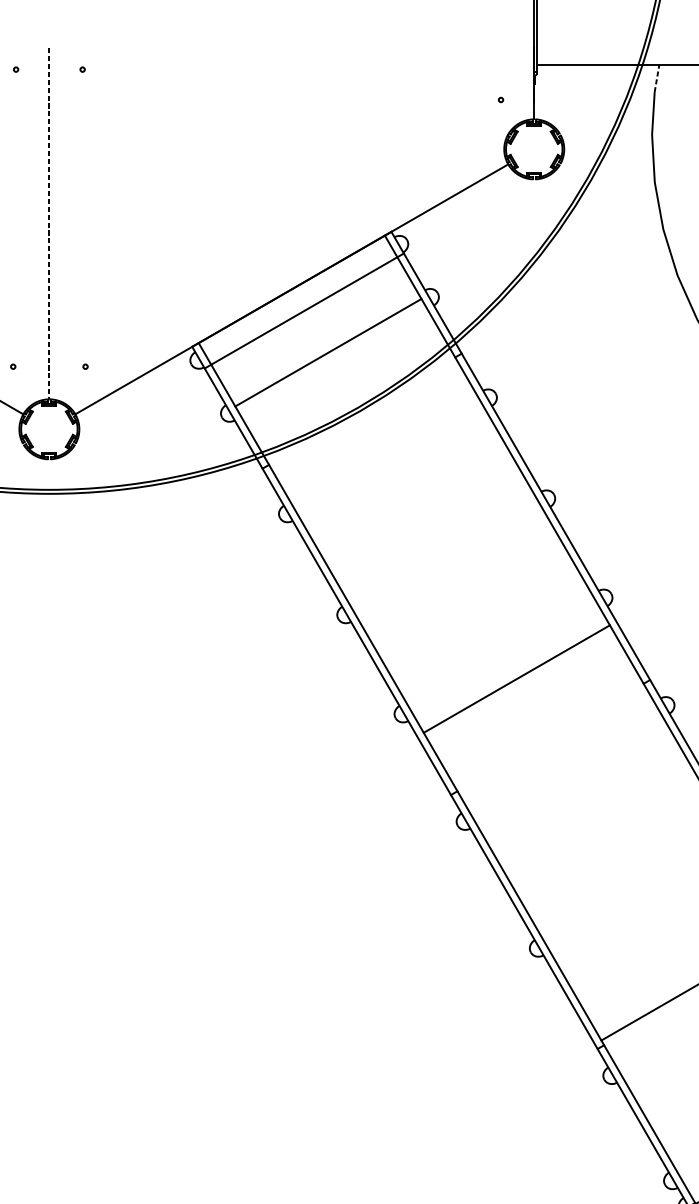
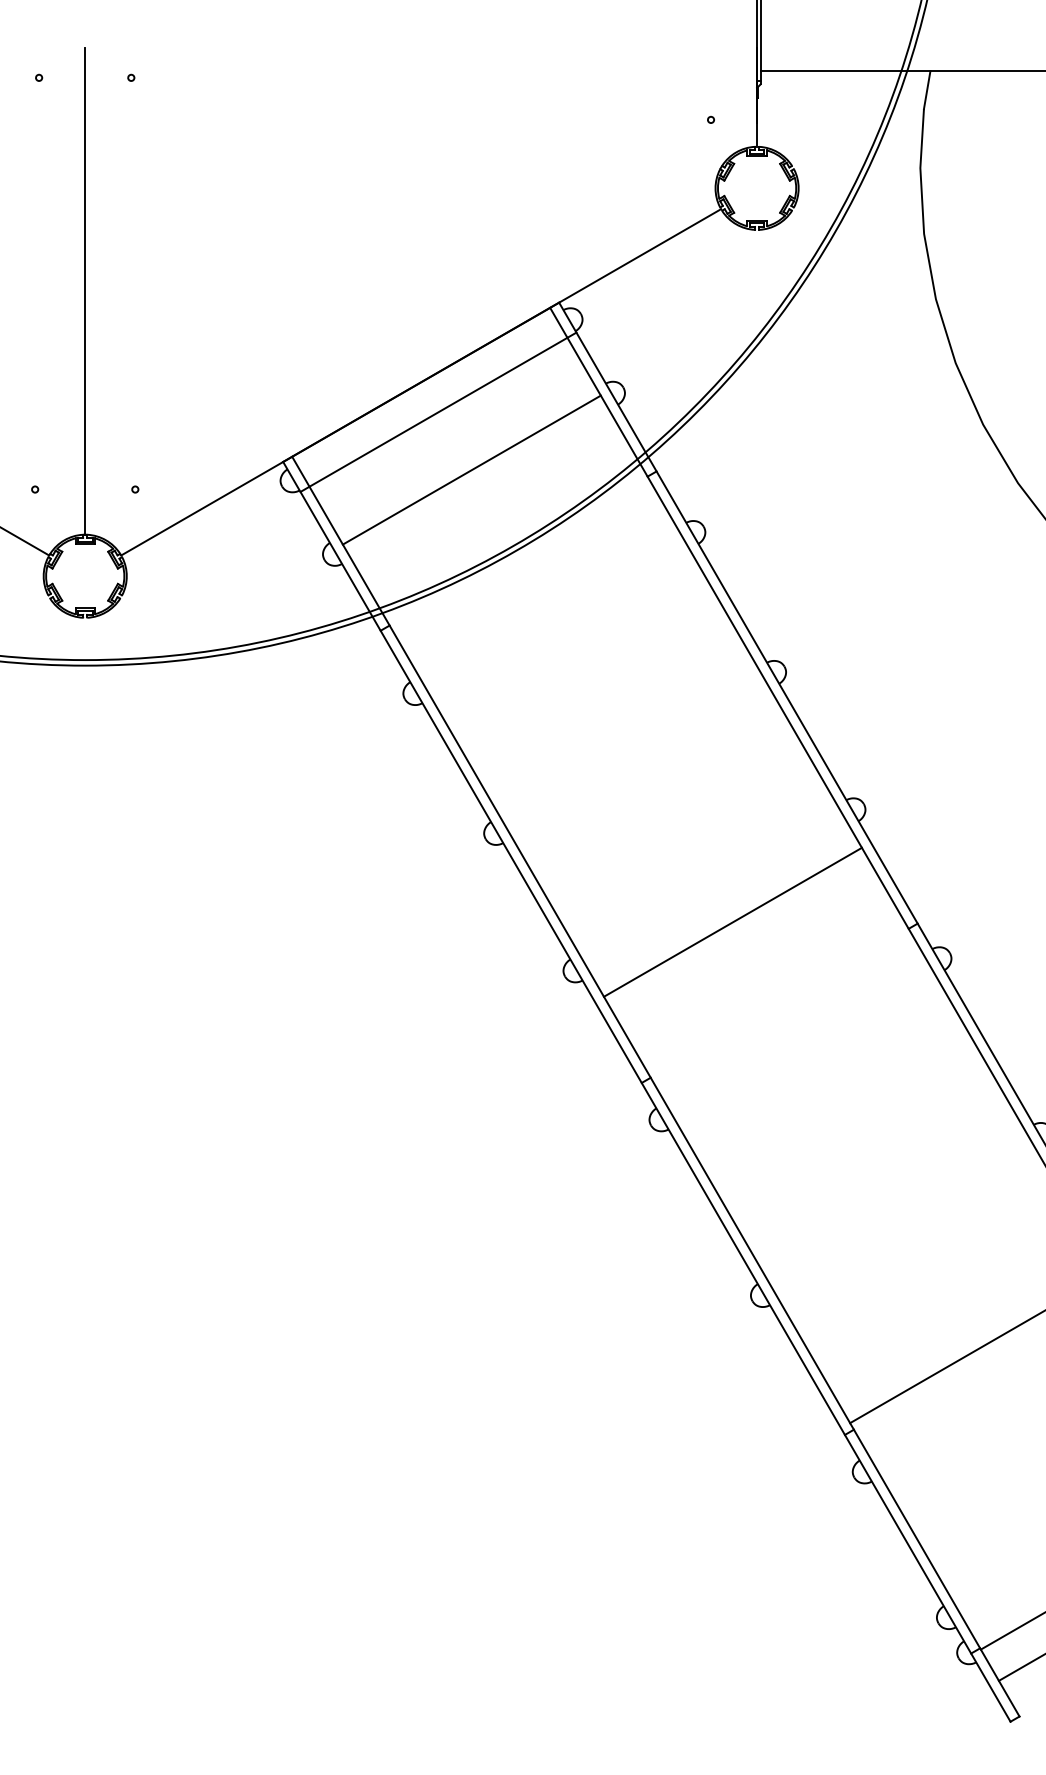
line: (657, 78) -> (927, 89), dashed -> solid
line: (49, 223) -> (85, 291), dashed -> solid

